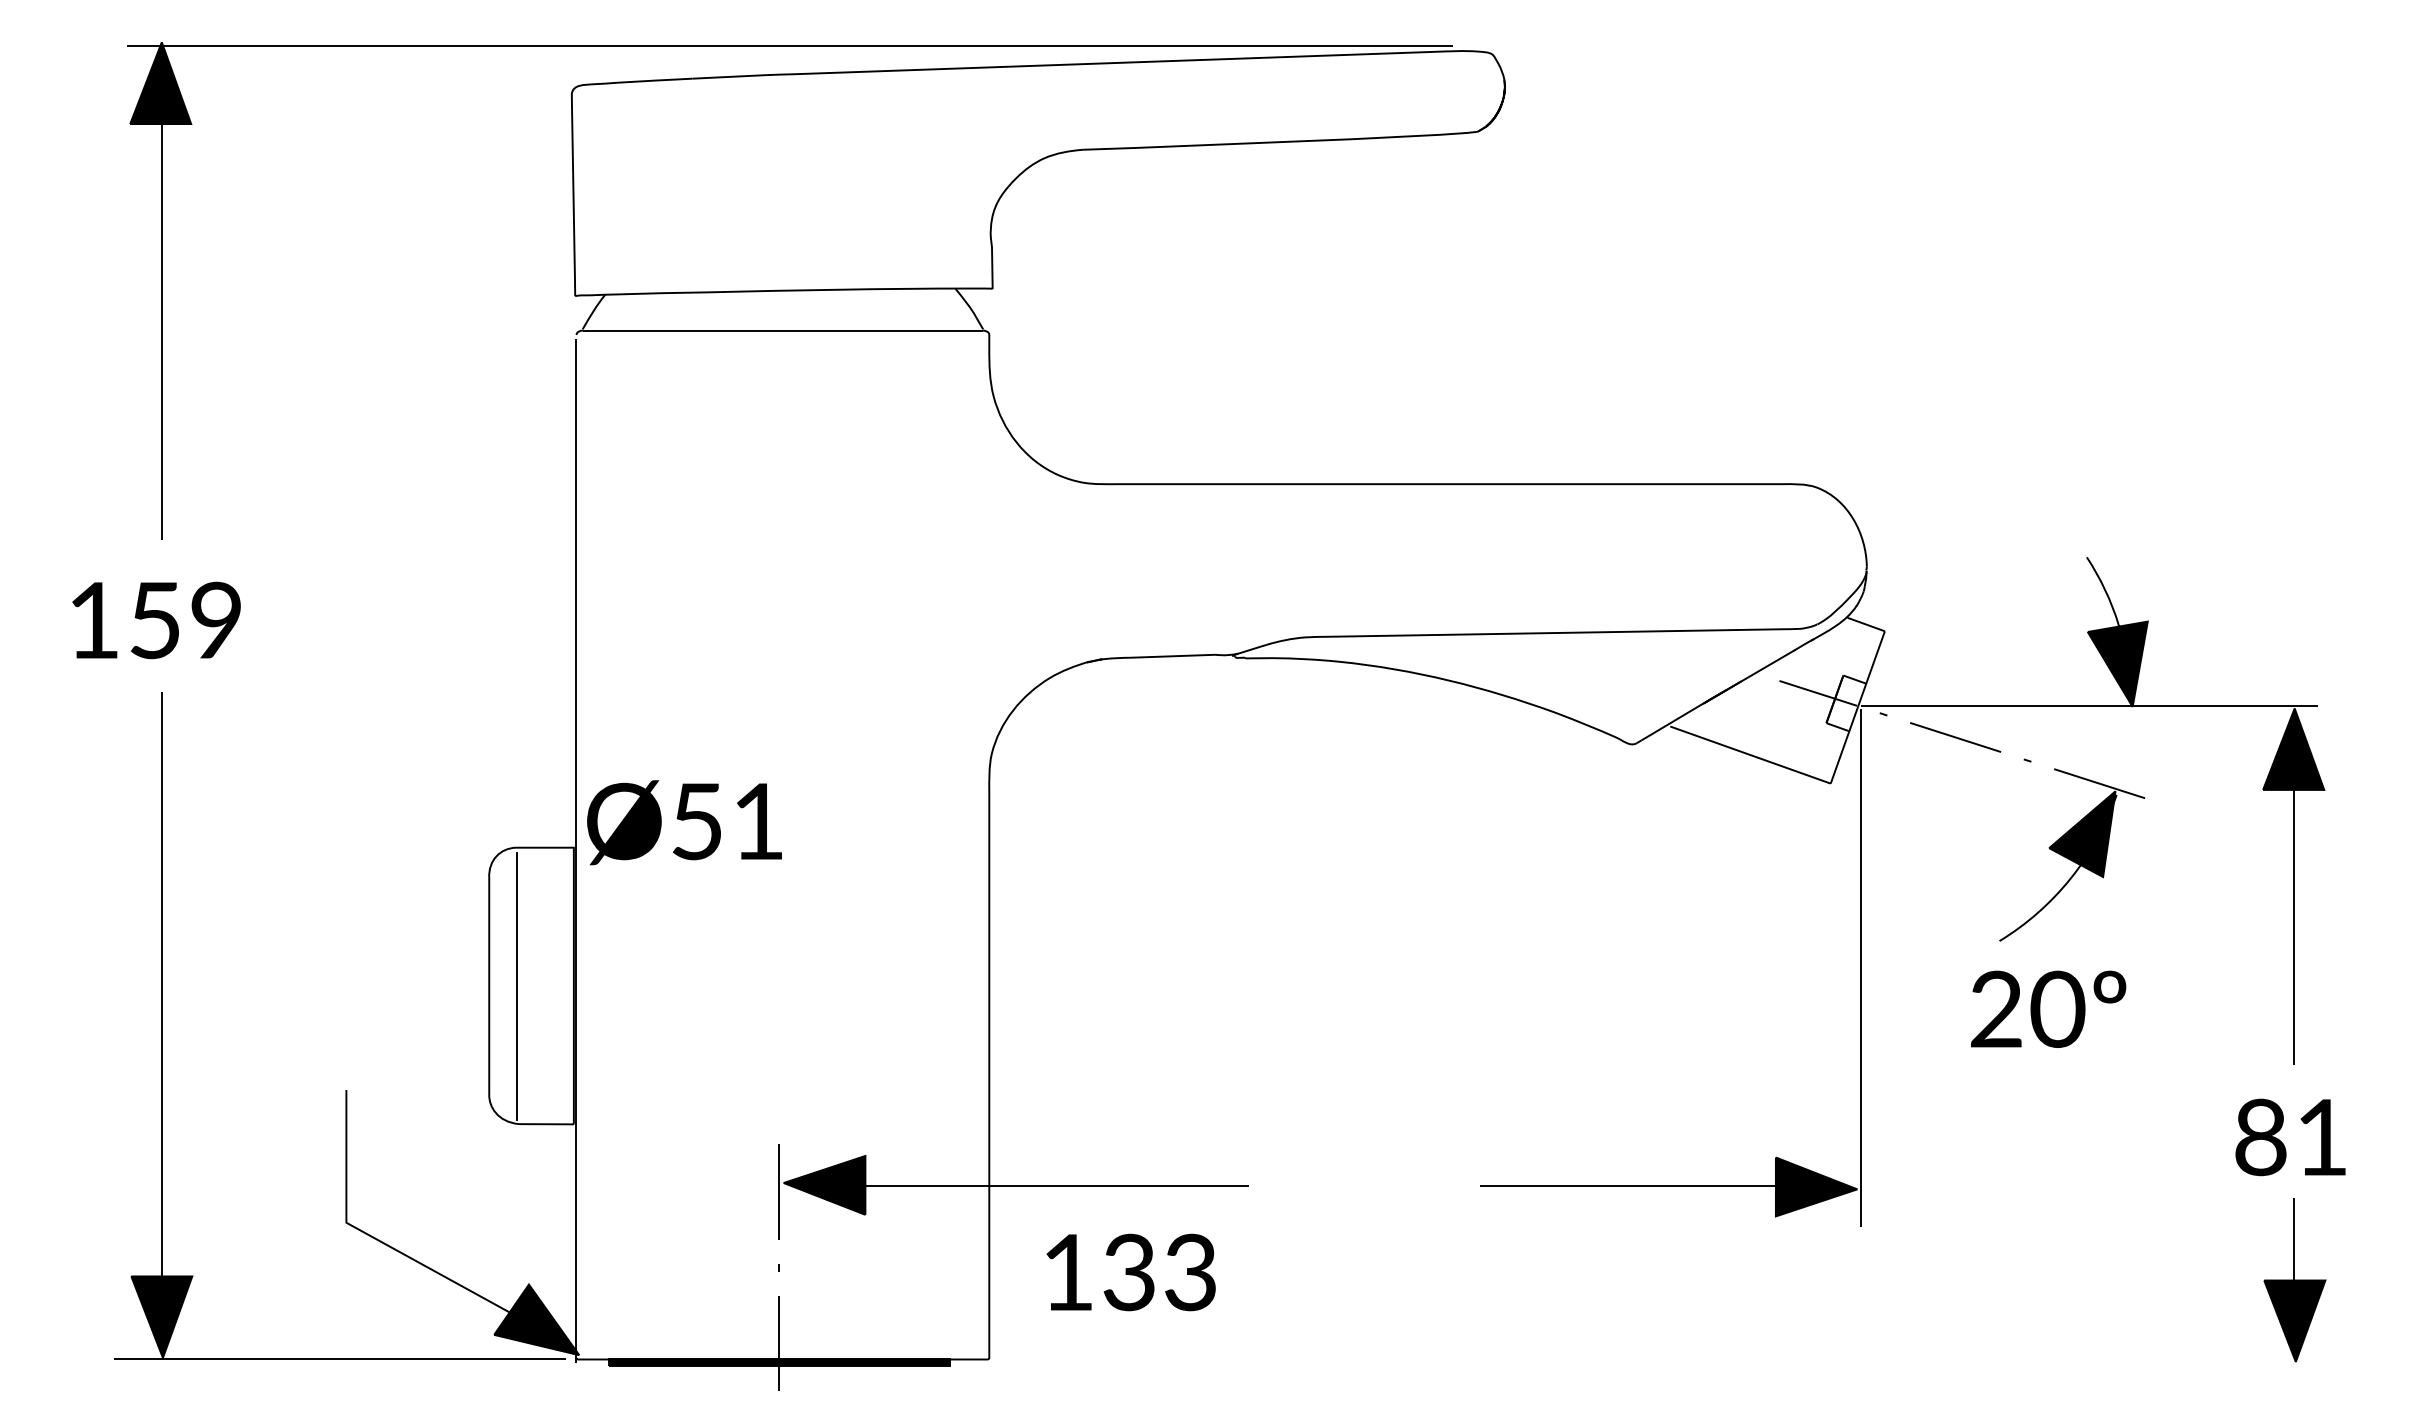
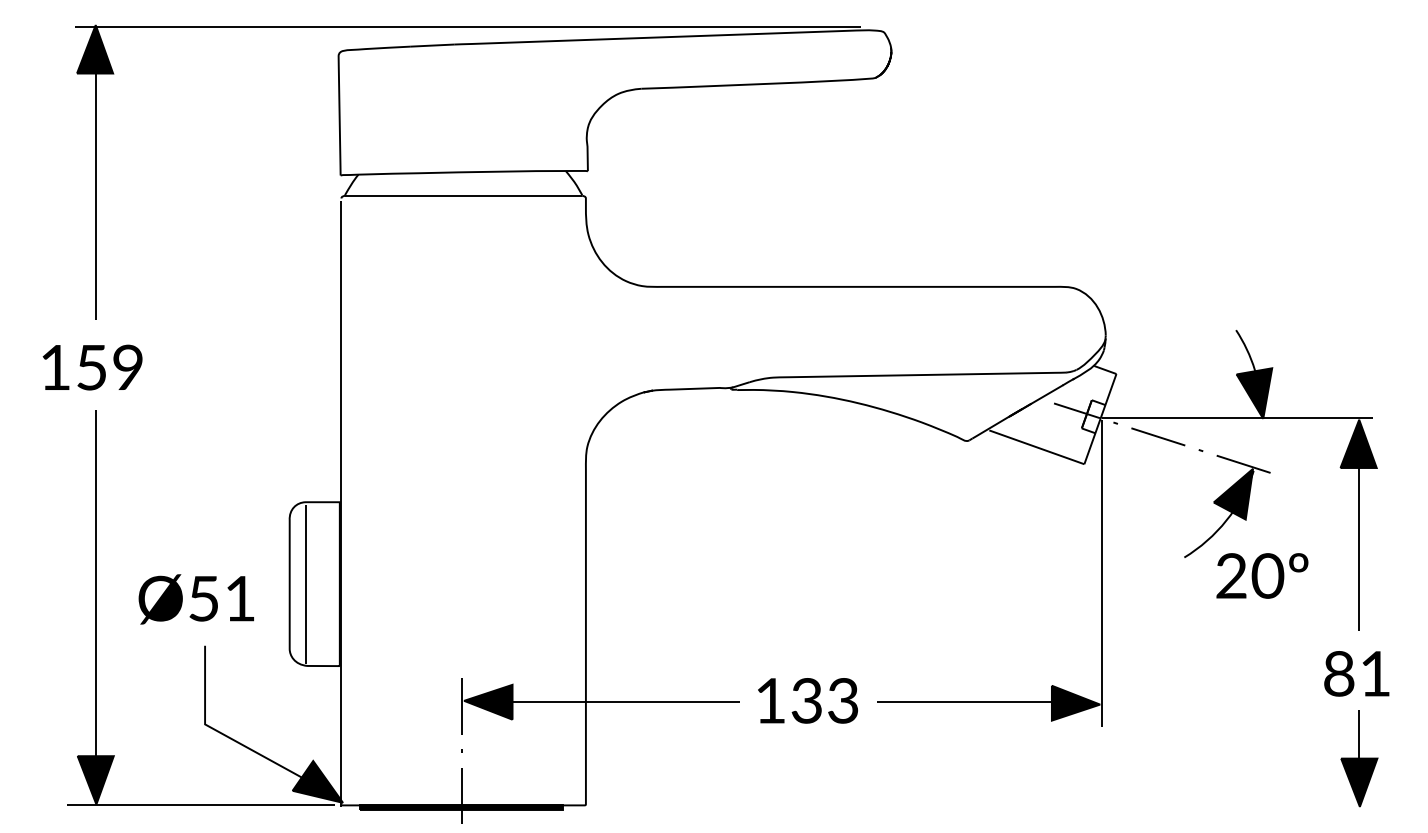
text: (683, 822) -> (195, 599), moved
text: (2048, 1008) -> (1262, 575), moved
text: (1130, 1271) -> (807, 700), moved

